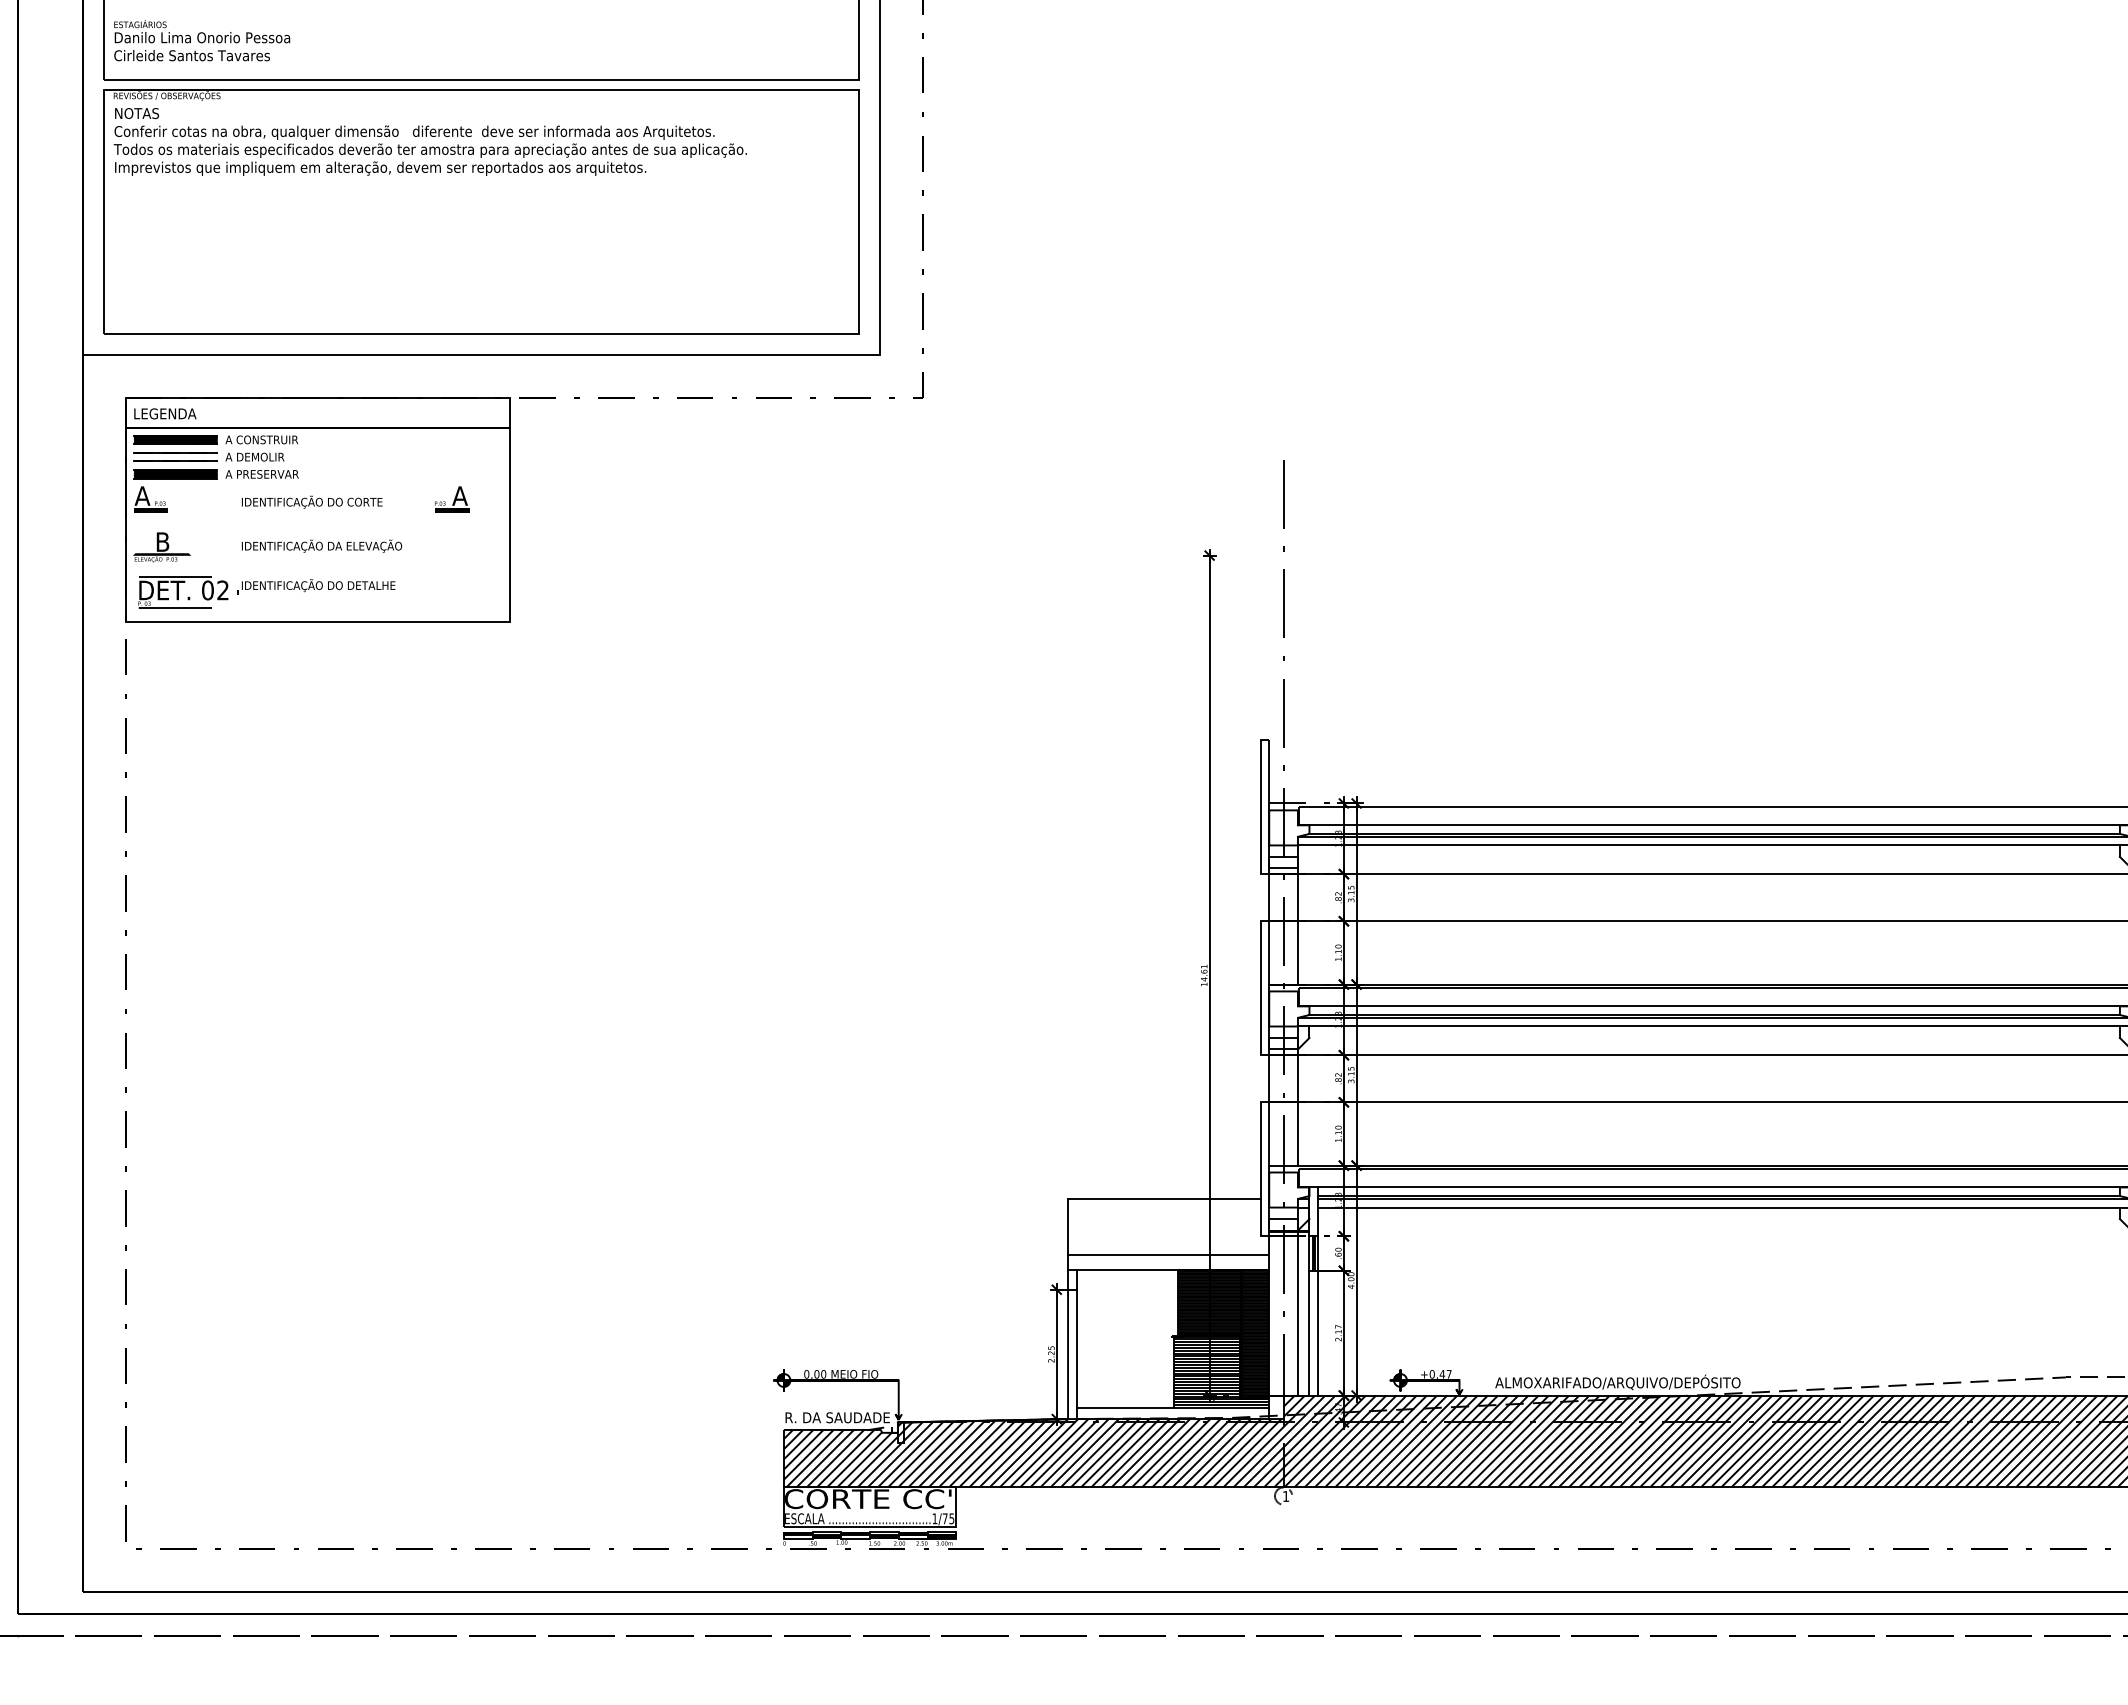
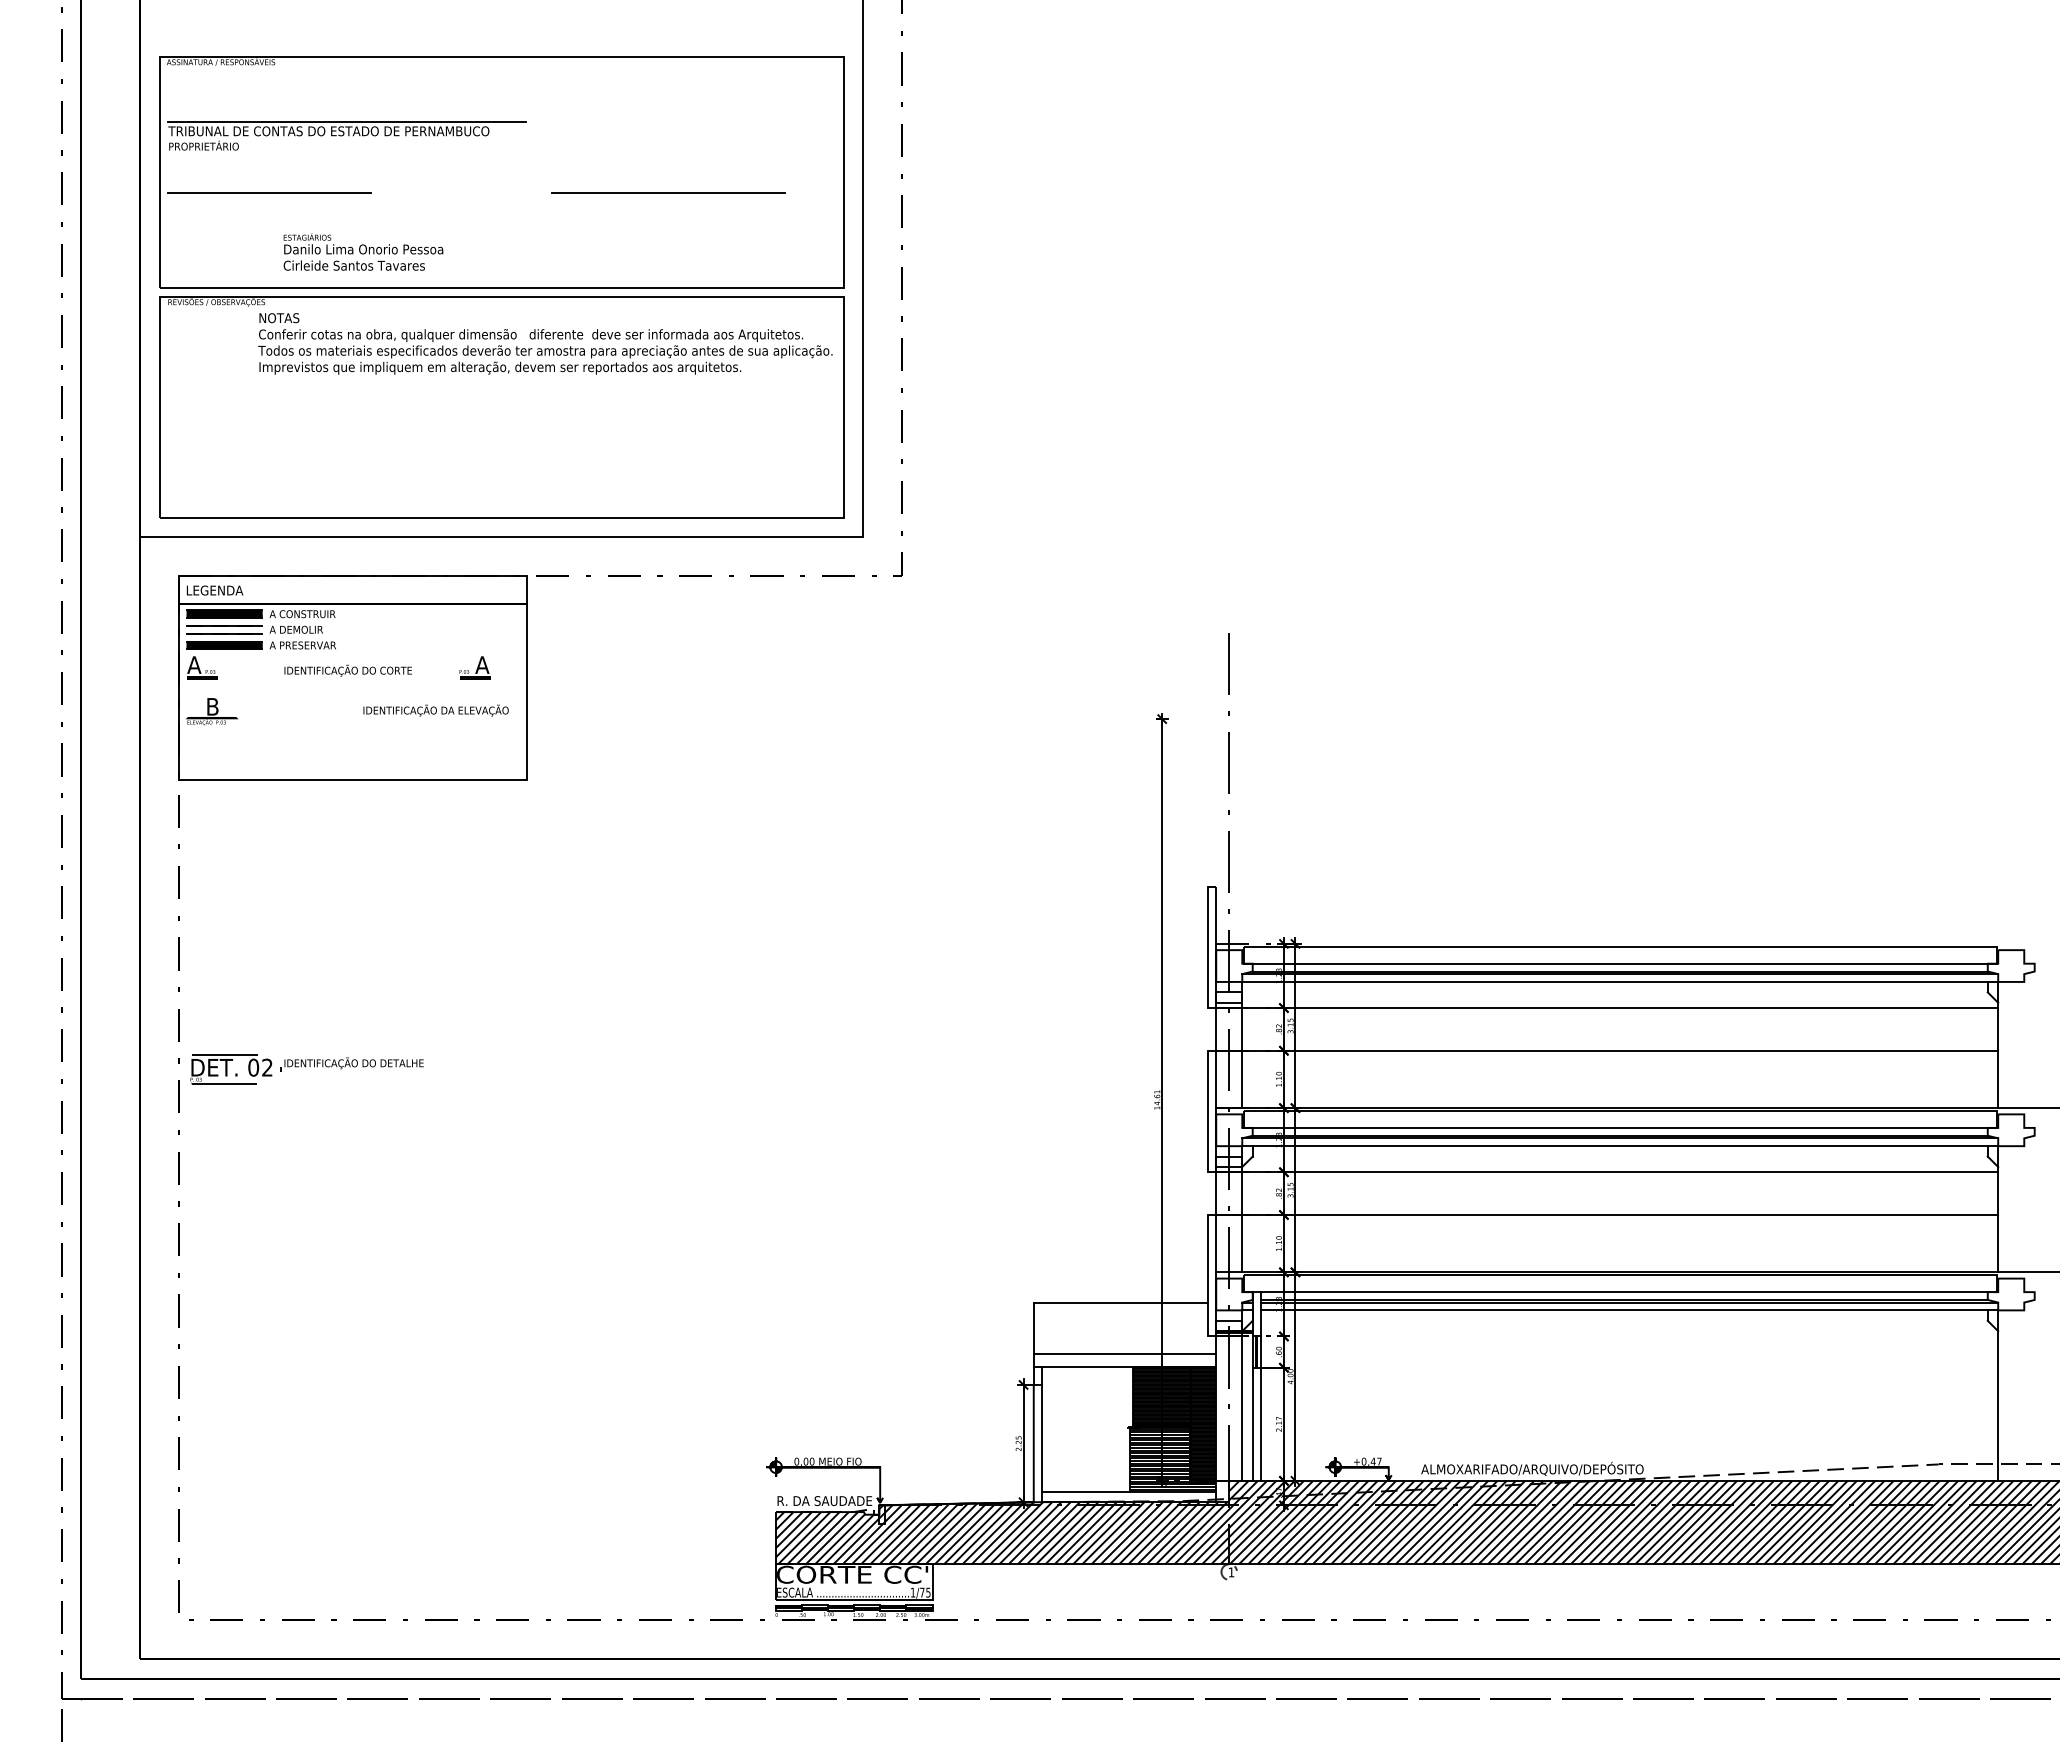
text: (202, 40) -> (363, 251), moved
text: (430, 141) -> (545, 343), moved
text: (321, 546) -> (435, 710), moved
part: (266, 592) -> (306, 1069), moved

